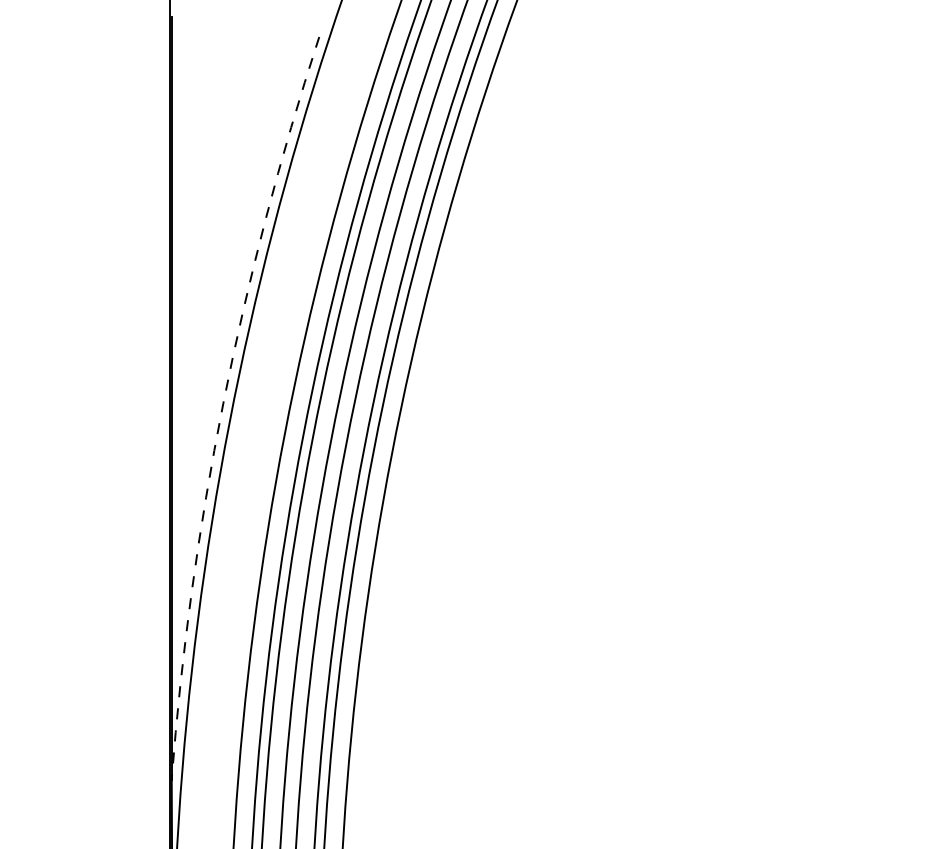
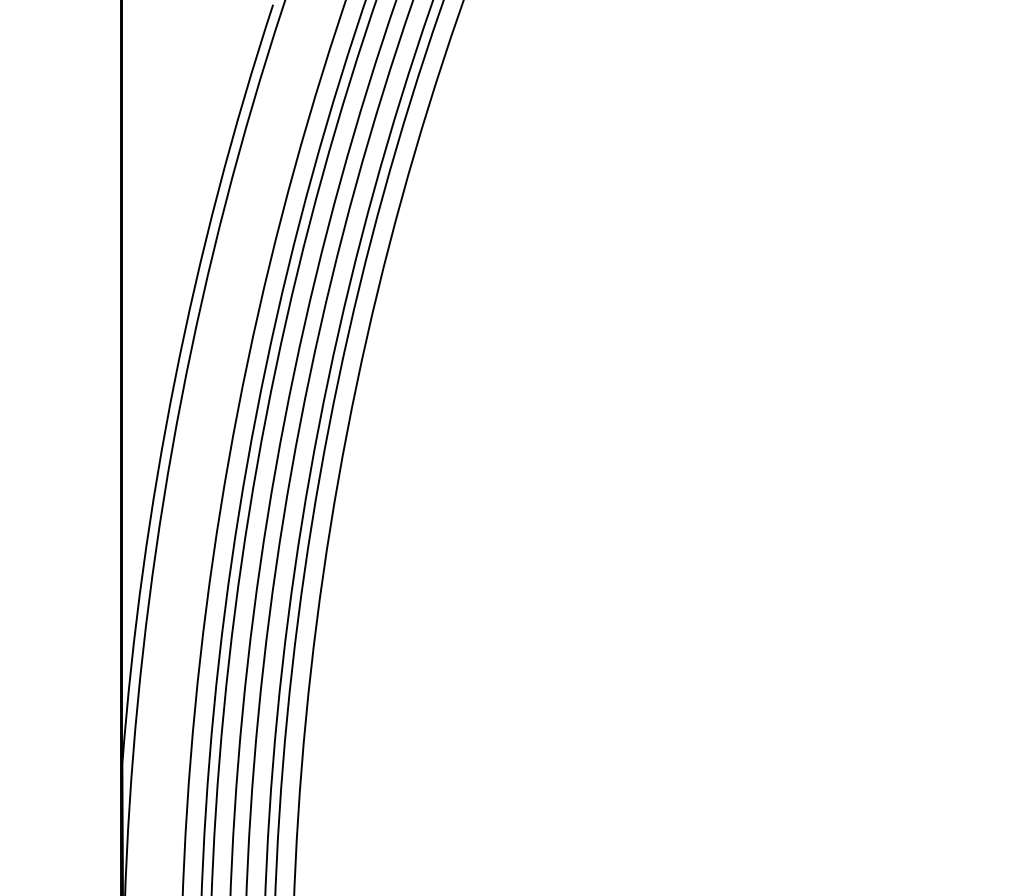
arc: (223, 403) -> (175, 379), dashed -> solid

